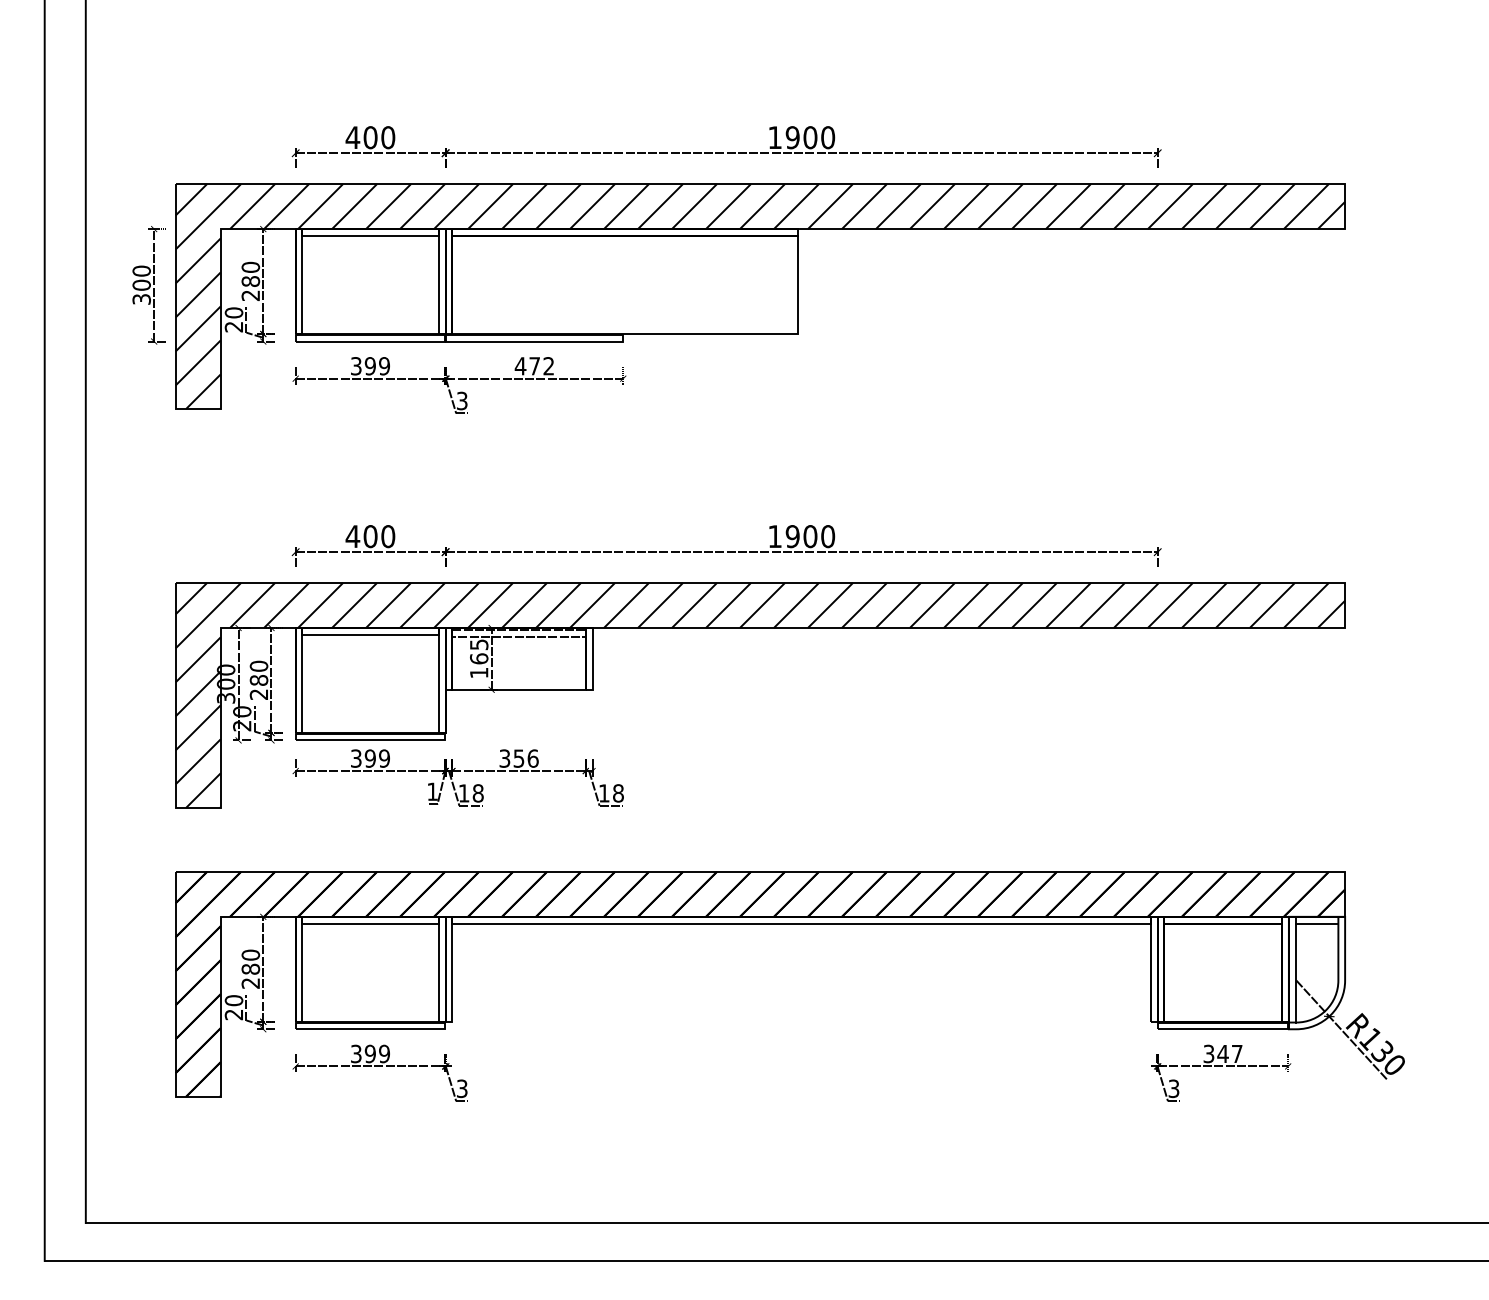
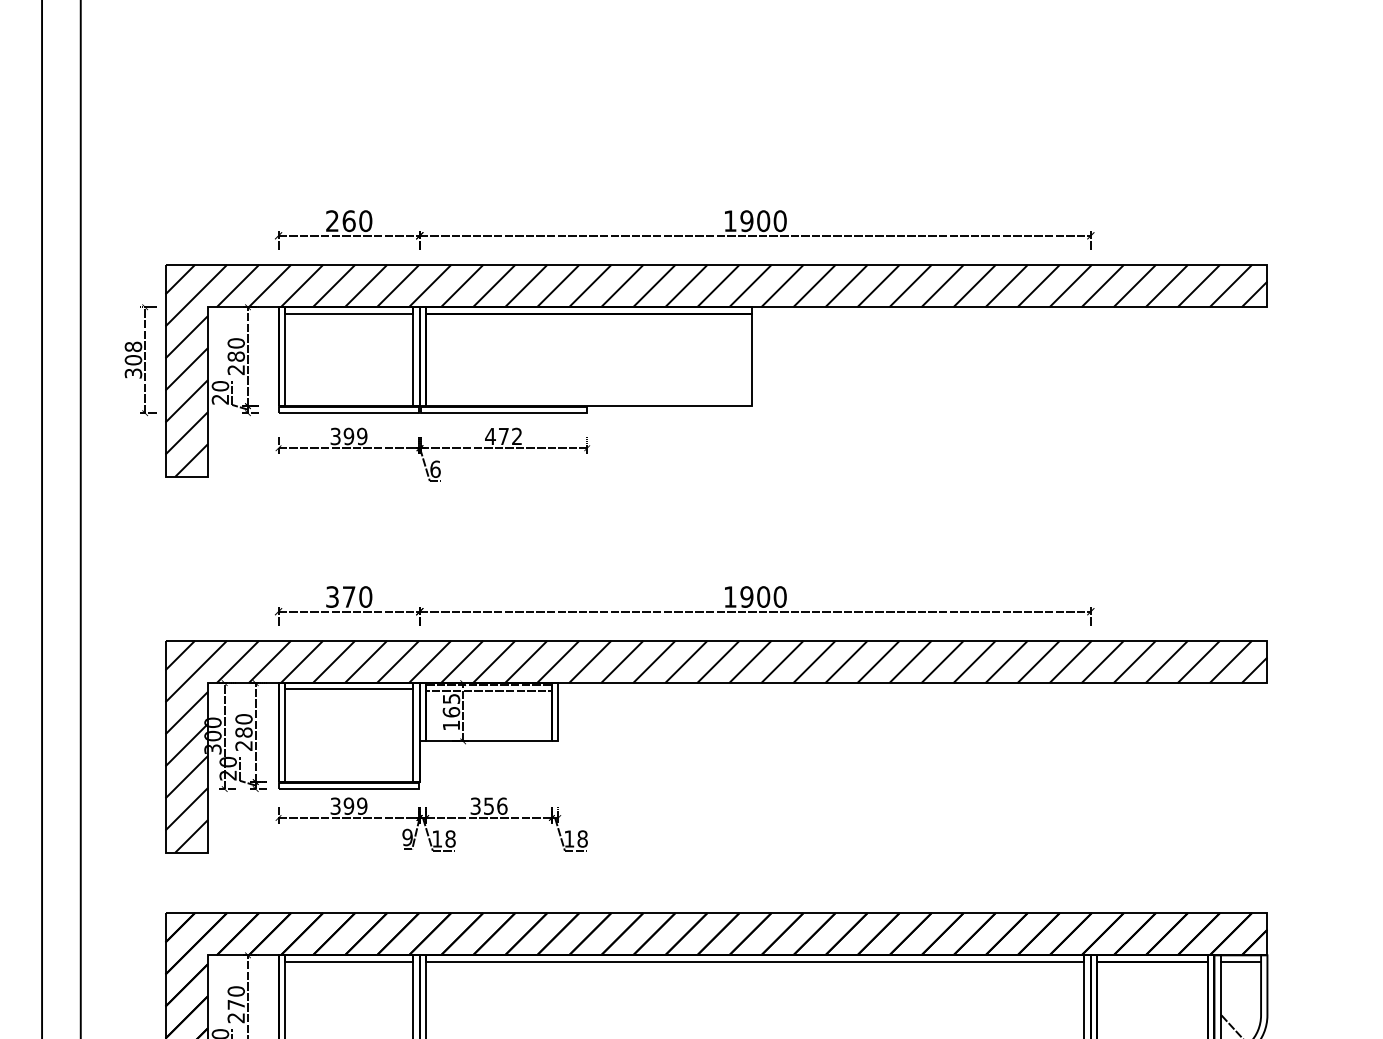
text: (361, 137) -> (340, 220), 400 -> 260
text: (141, 270) -> (133, 346), 300 -> 308
text: (461, 400) -> (434, 468), 3 -> 6
text: (361, 536) -> (340, 596), 400 -> 370
text: (432, 791) -> (407, 837), 1 -> 9
text: (250, 968) -> (235, 1004), 280 -> 270

